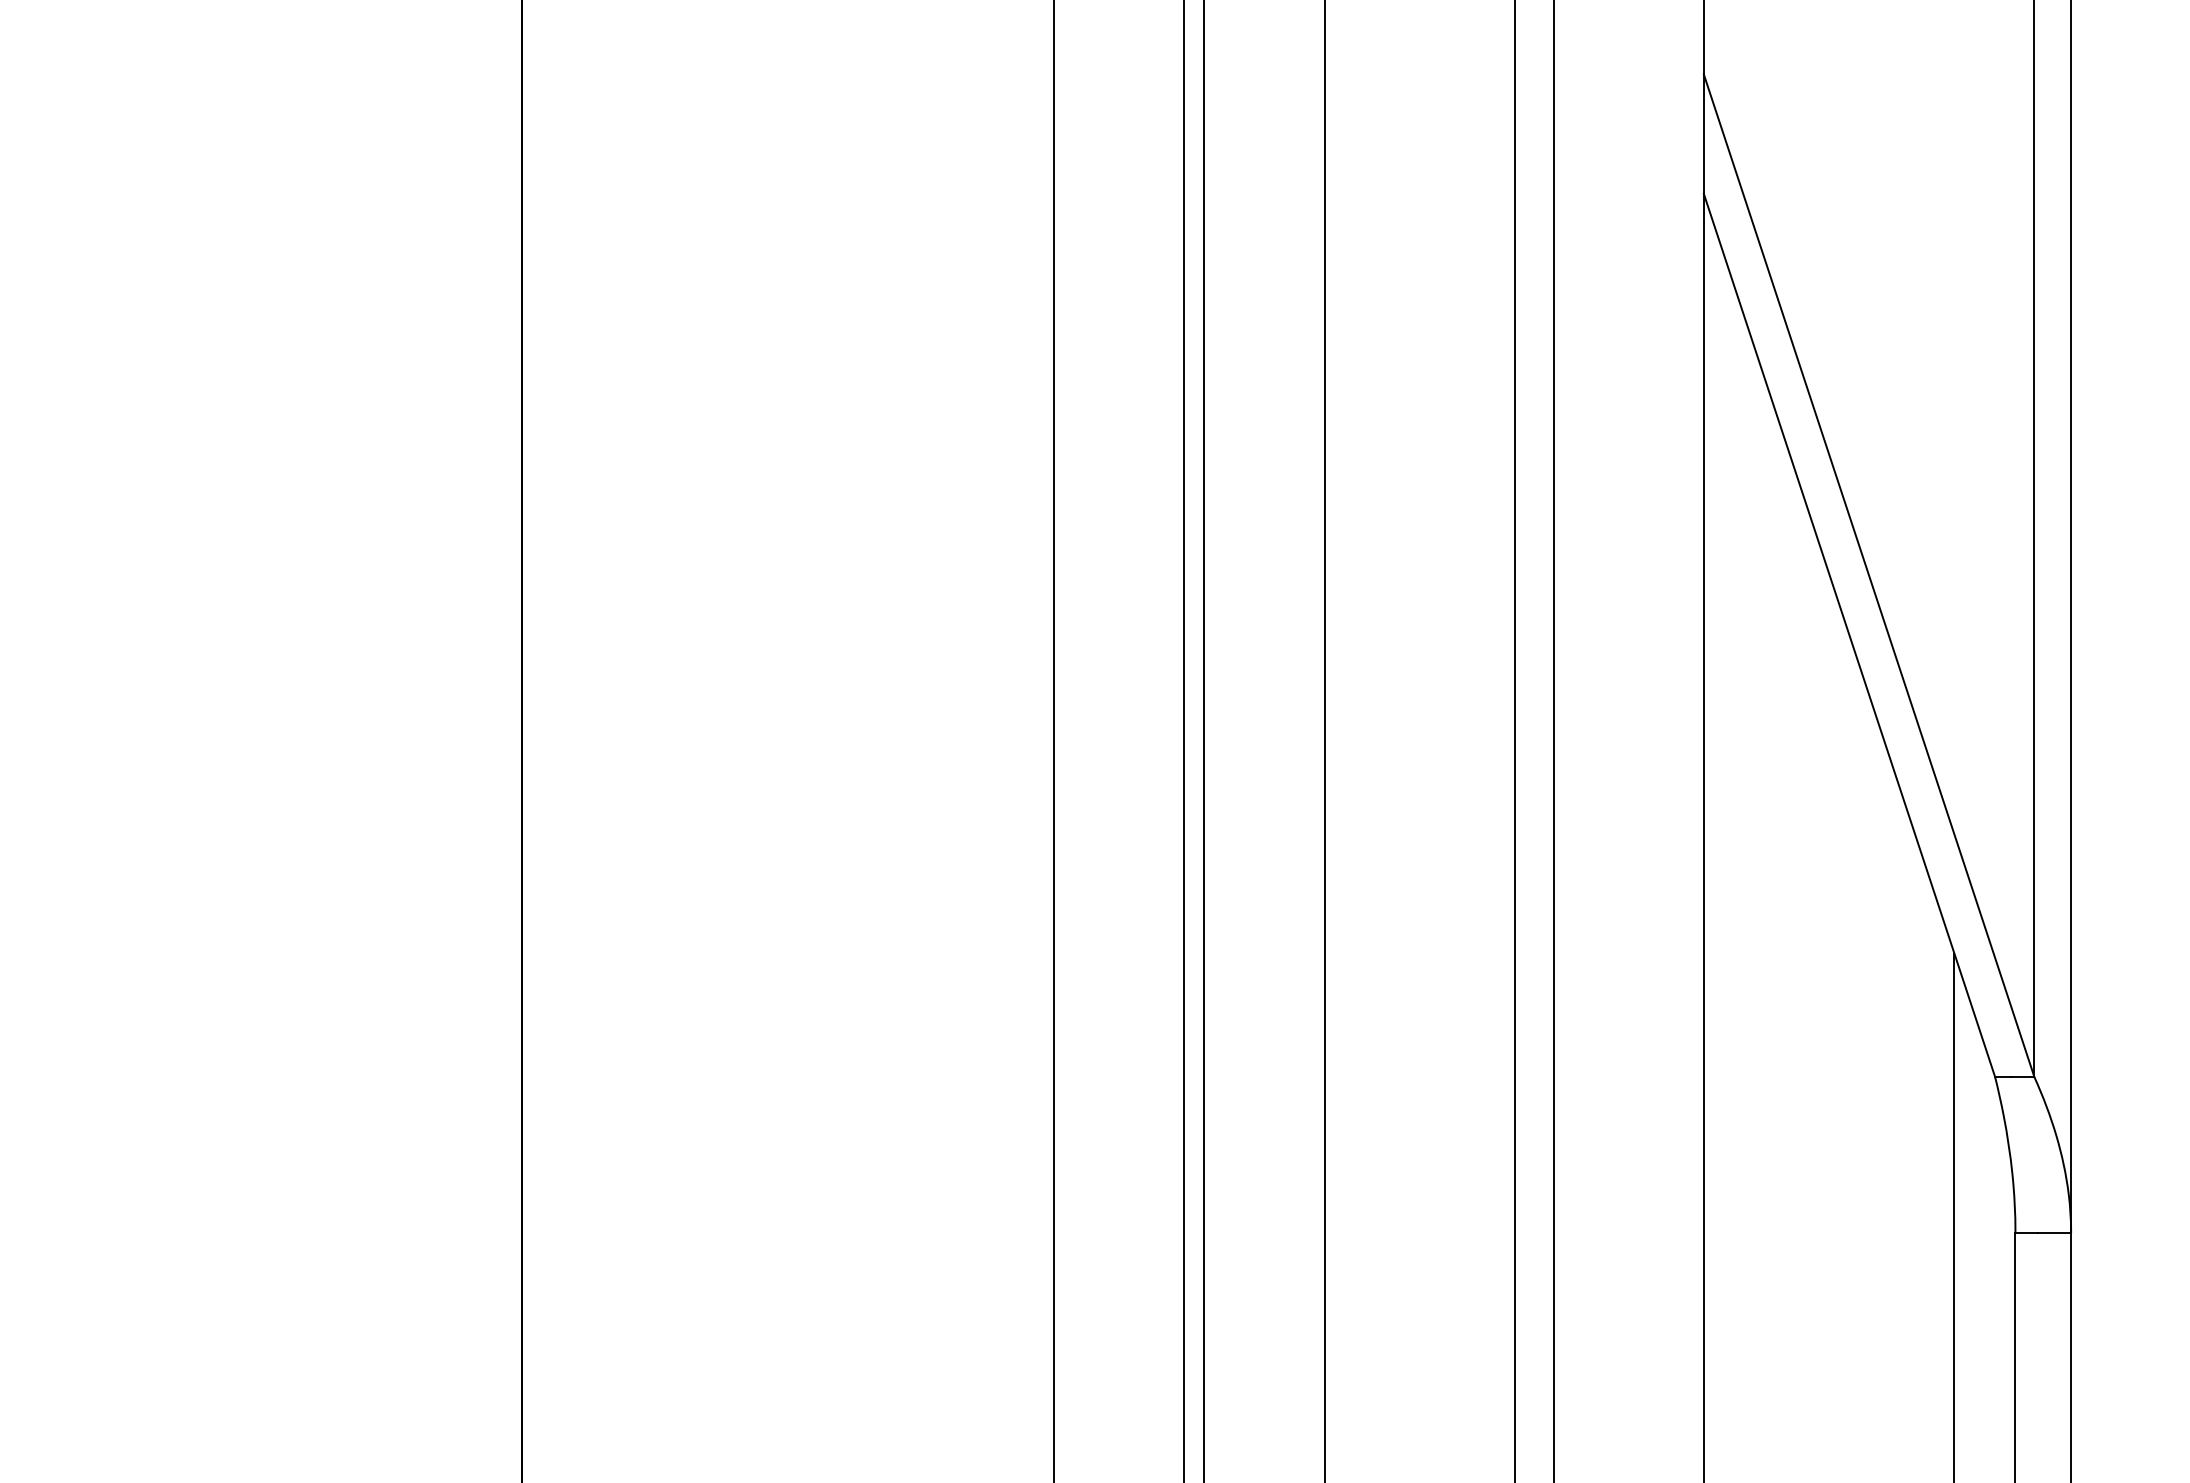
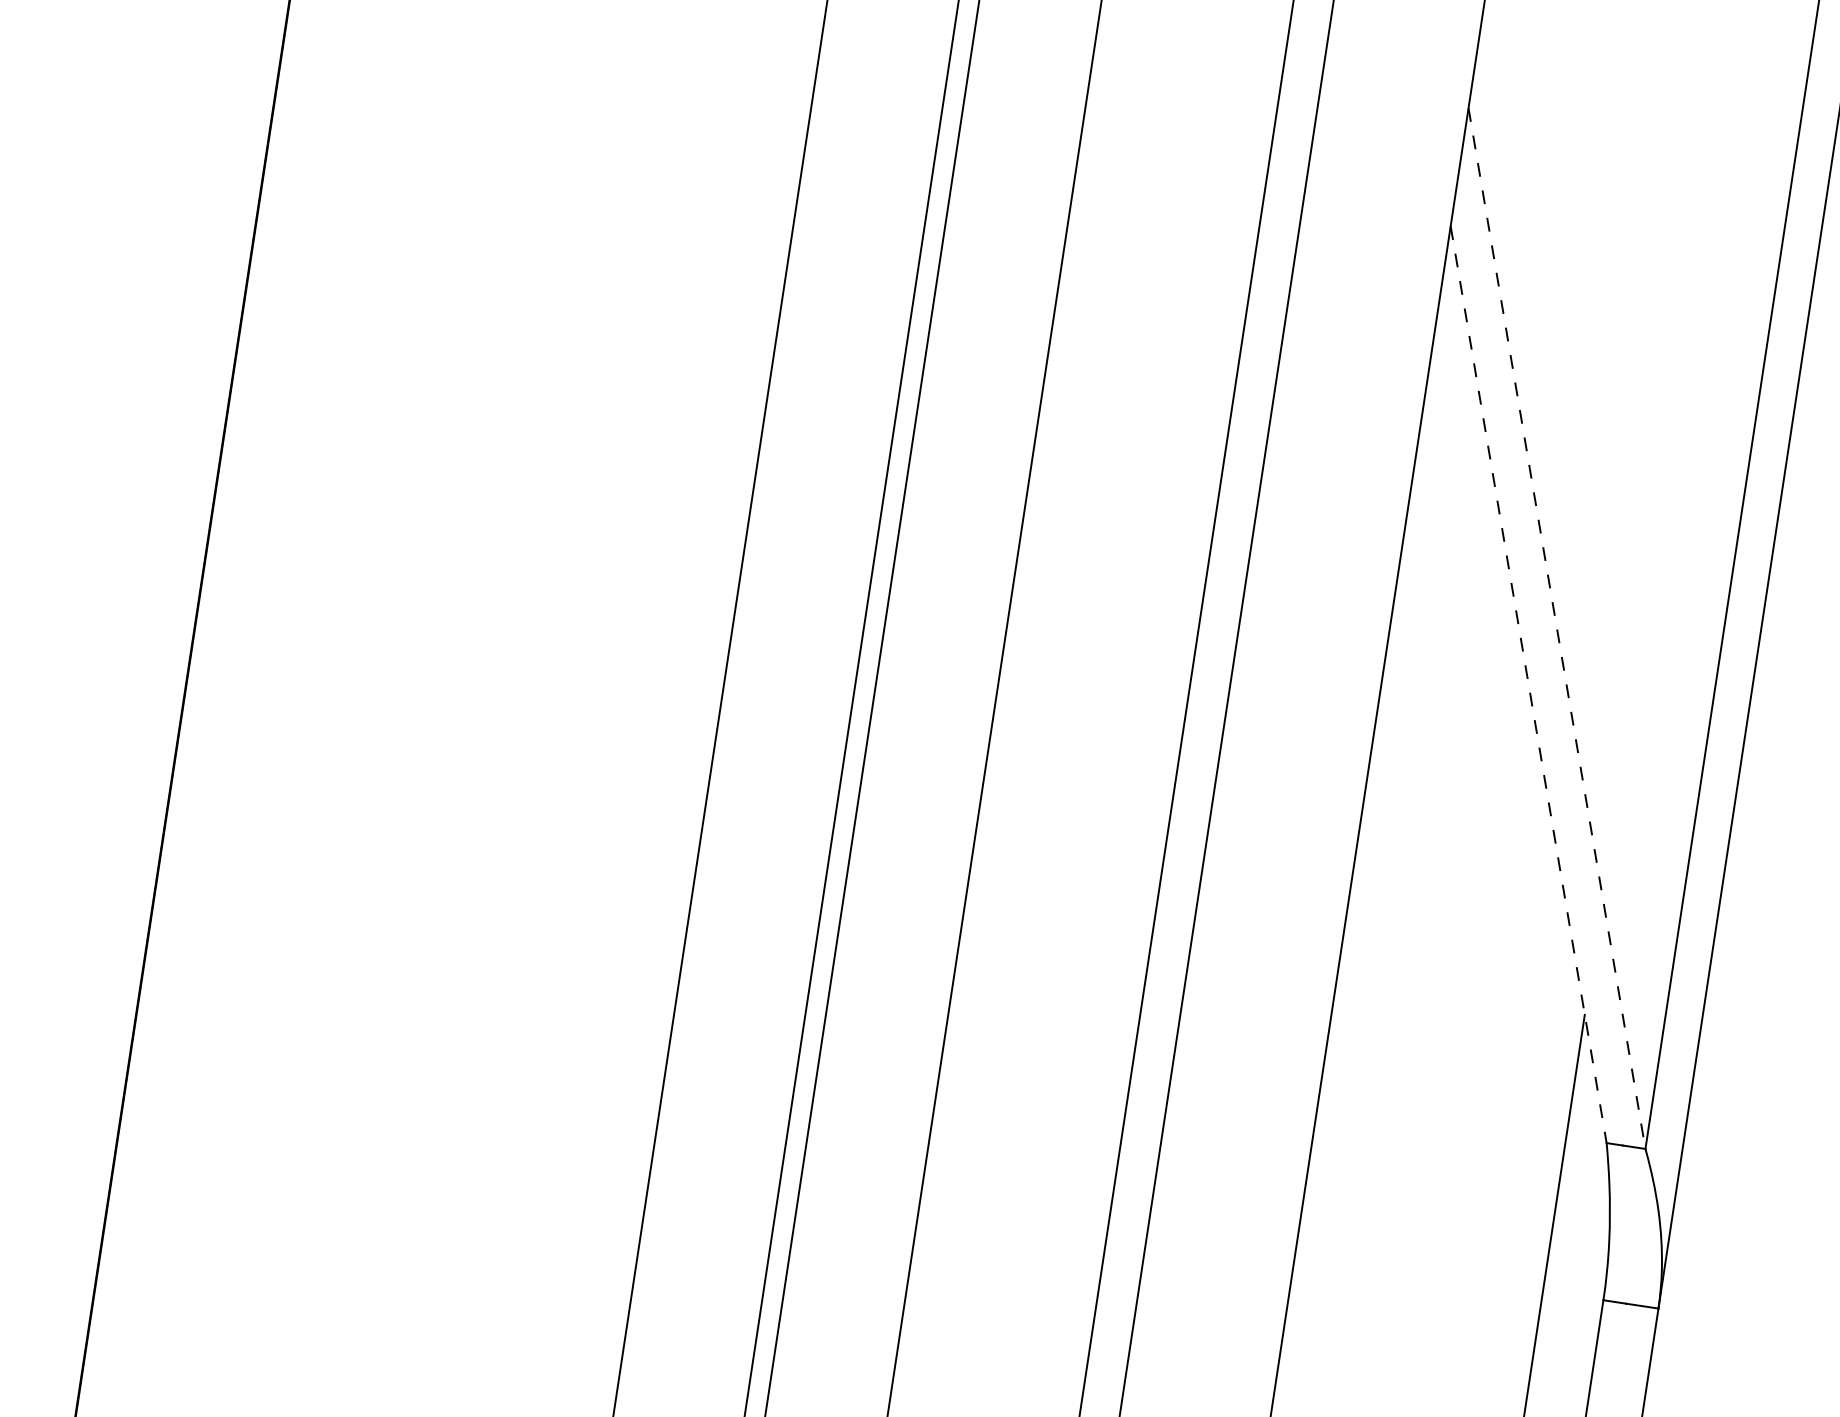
line: (1869, 575) -> (1557, 628), solid -> dashed
line: (1849, 635) -> (1528, 684), solid -> dashed

